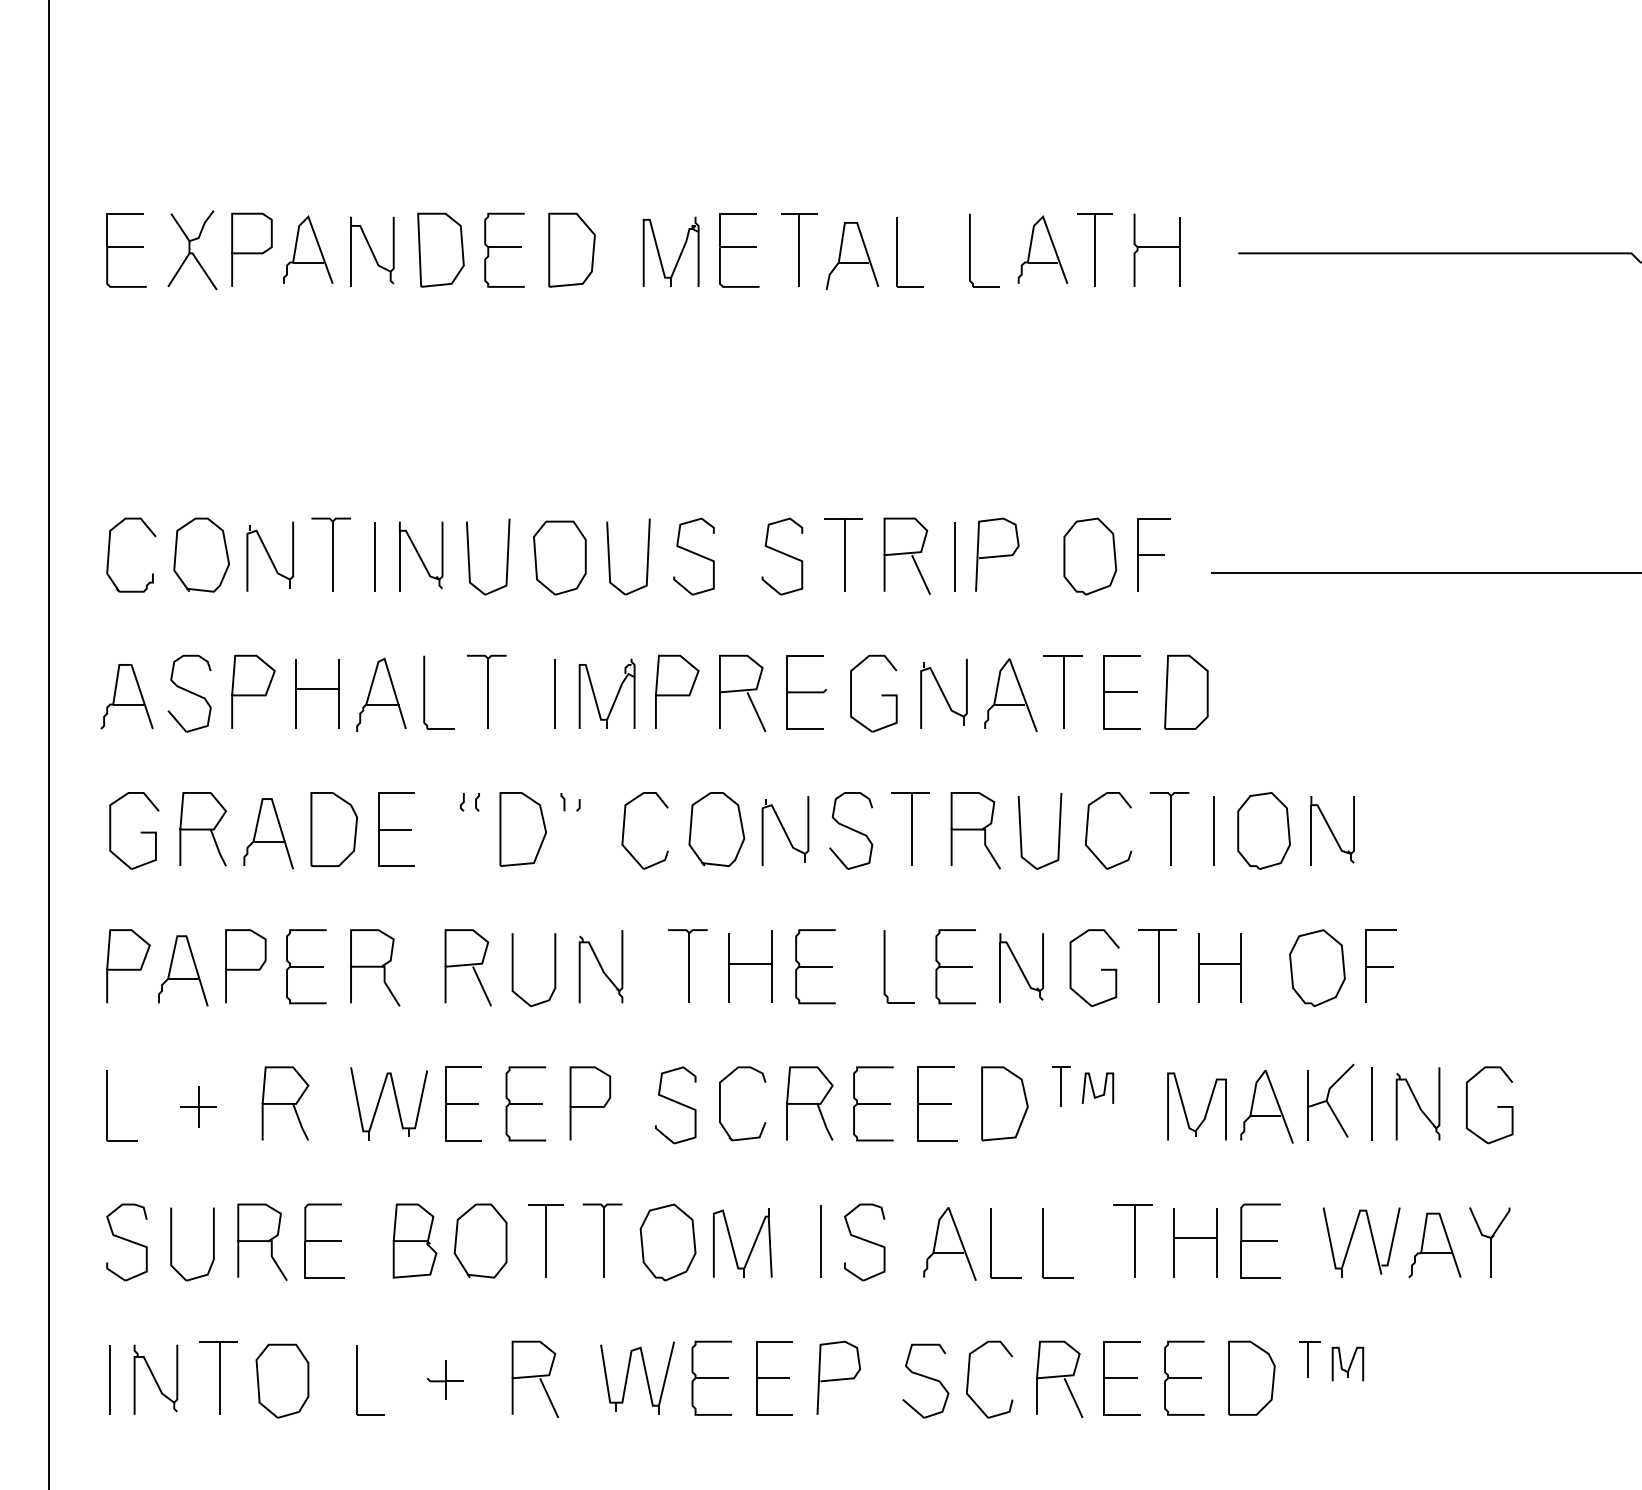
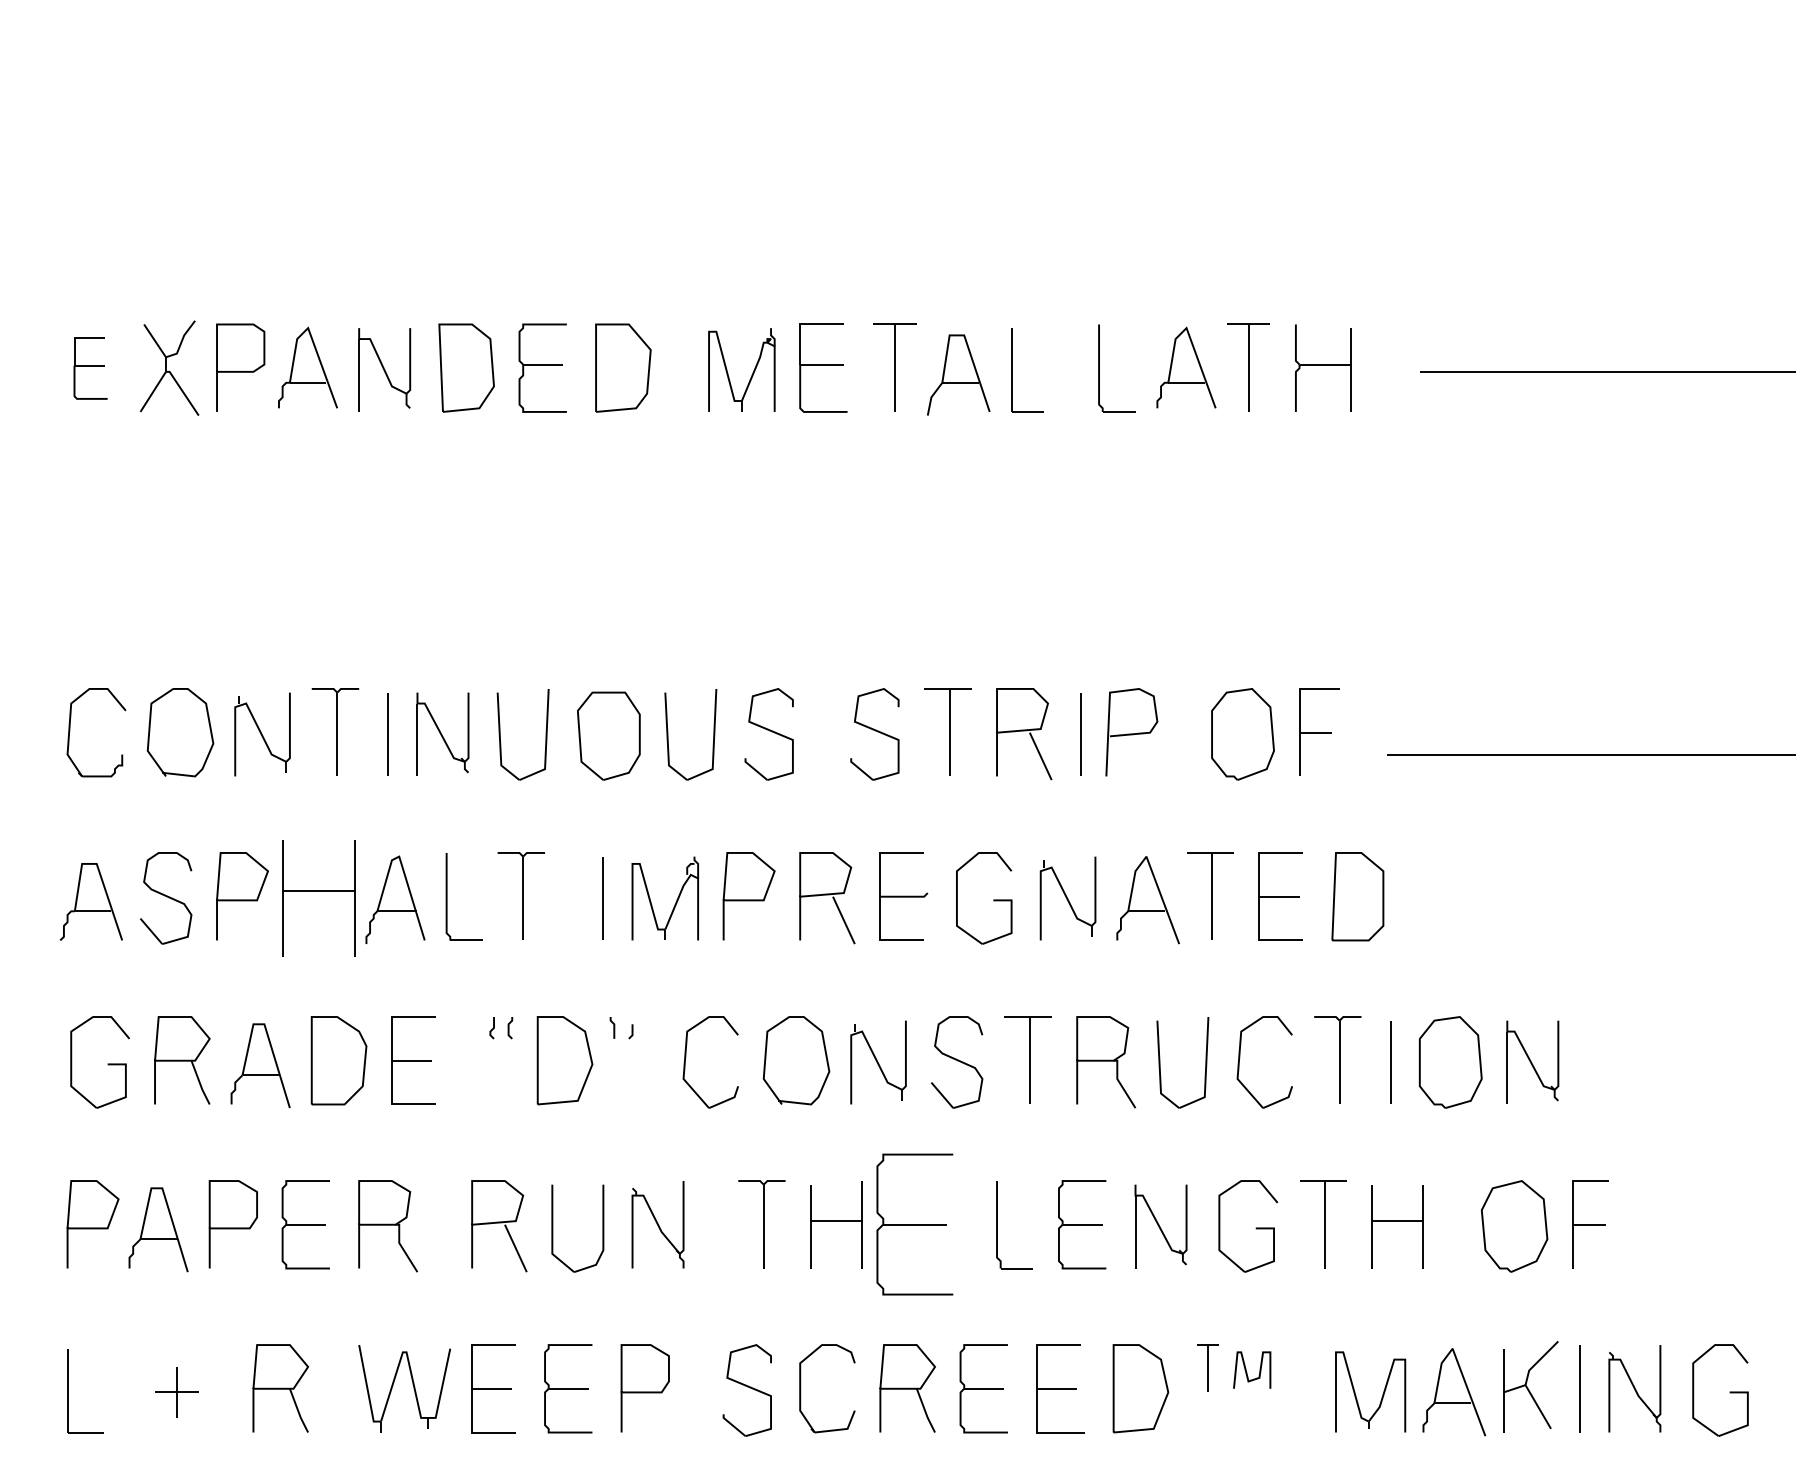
part: (126, 250) -> (90, 368), size x0.7
part: (317, 693) -> (319, 898), size x1.4
part: (815, 966) -> (914, 1224), size x1.6

